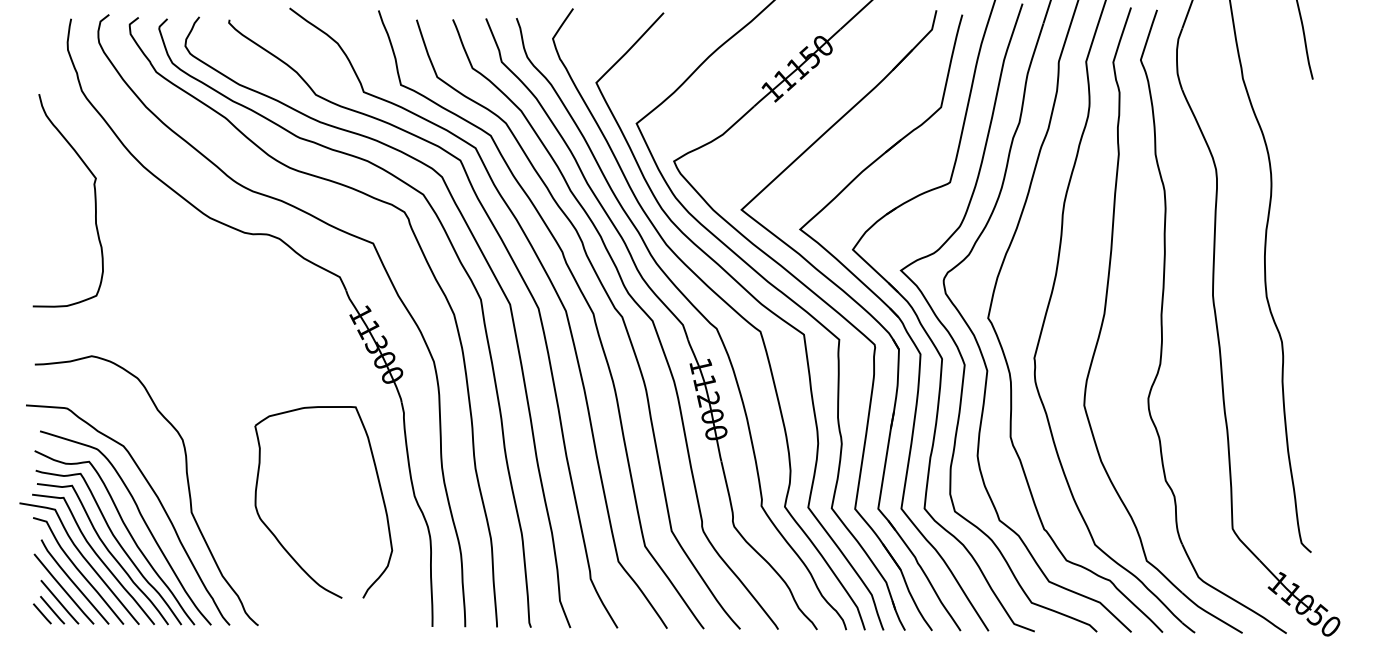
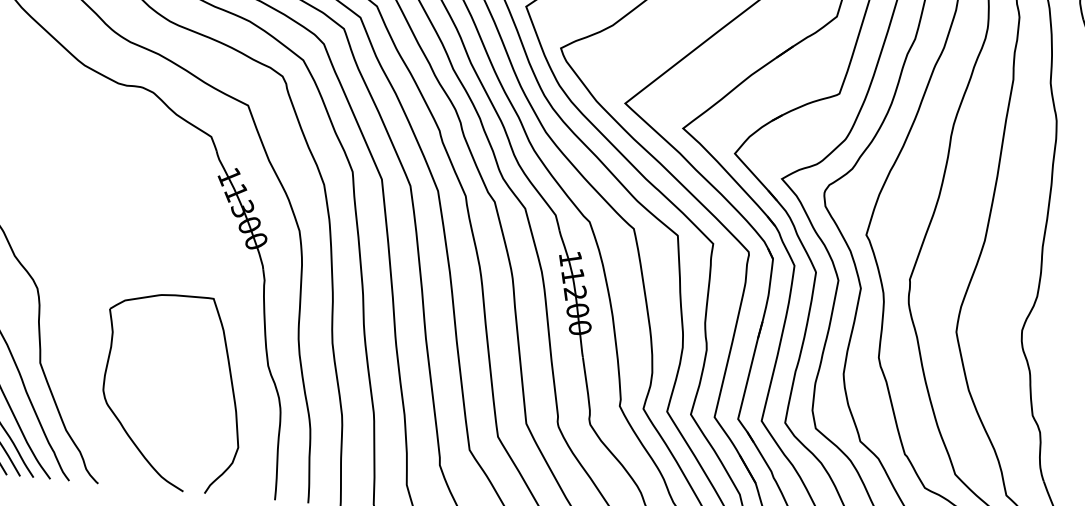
part: (379, 488) -> (230, 383), moved

